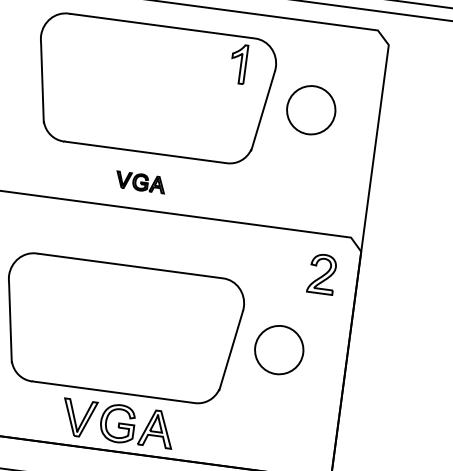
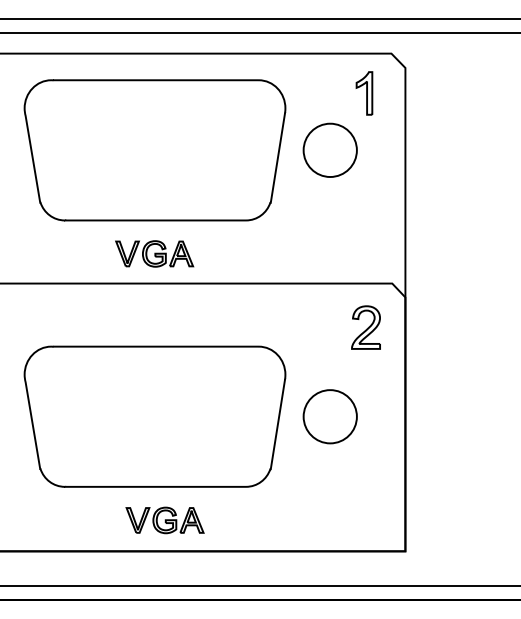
part: (238, 64) -> (364, 93), moved
part: (140, 181) -> (154, 253), size x1.43
part: (117, 423) -> (164, 520), size x0.62

